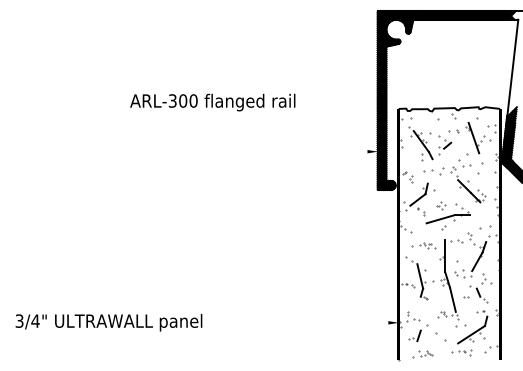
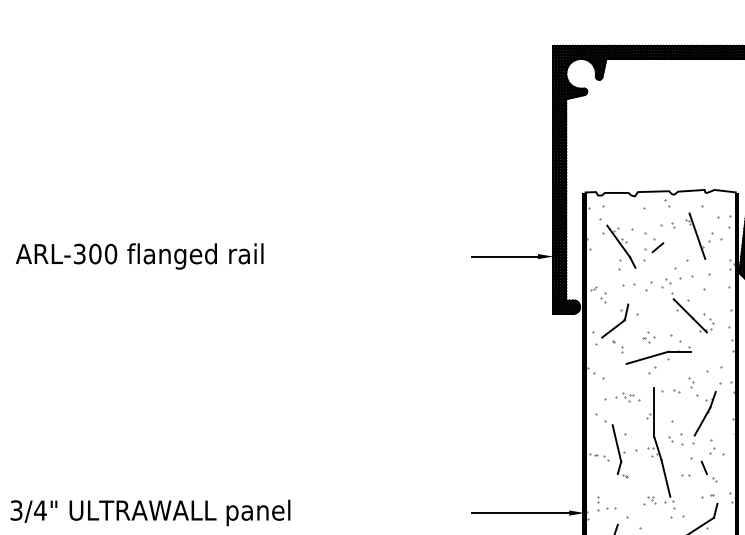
text: (212, 102) -> (139, 256), moved
line: (345, 151) -> (504, 256), added
line: (355, 322) -> (519, 512), added

